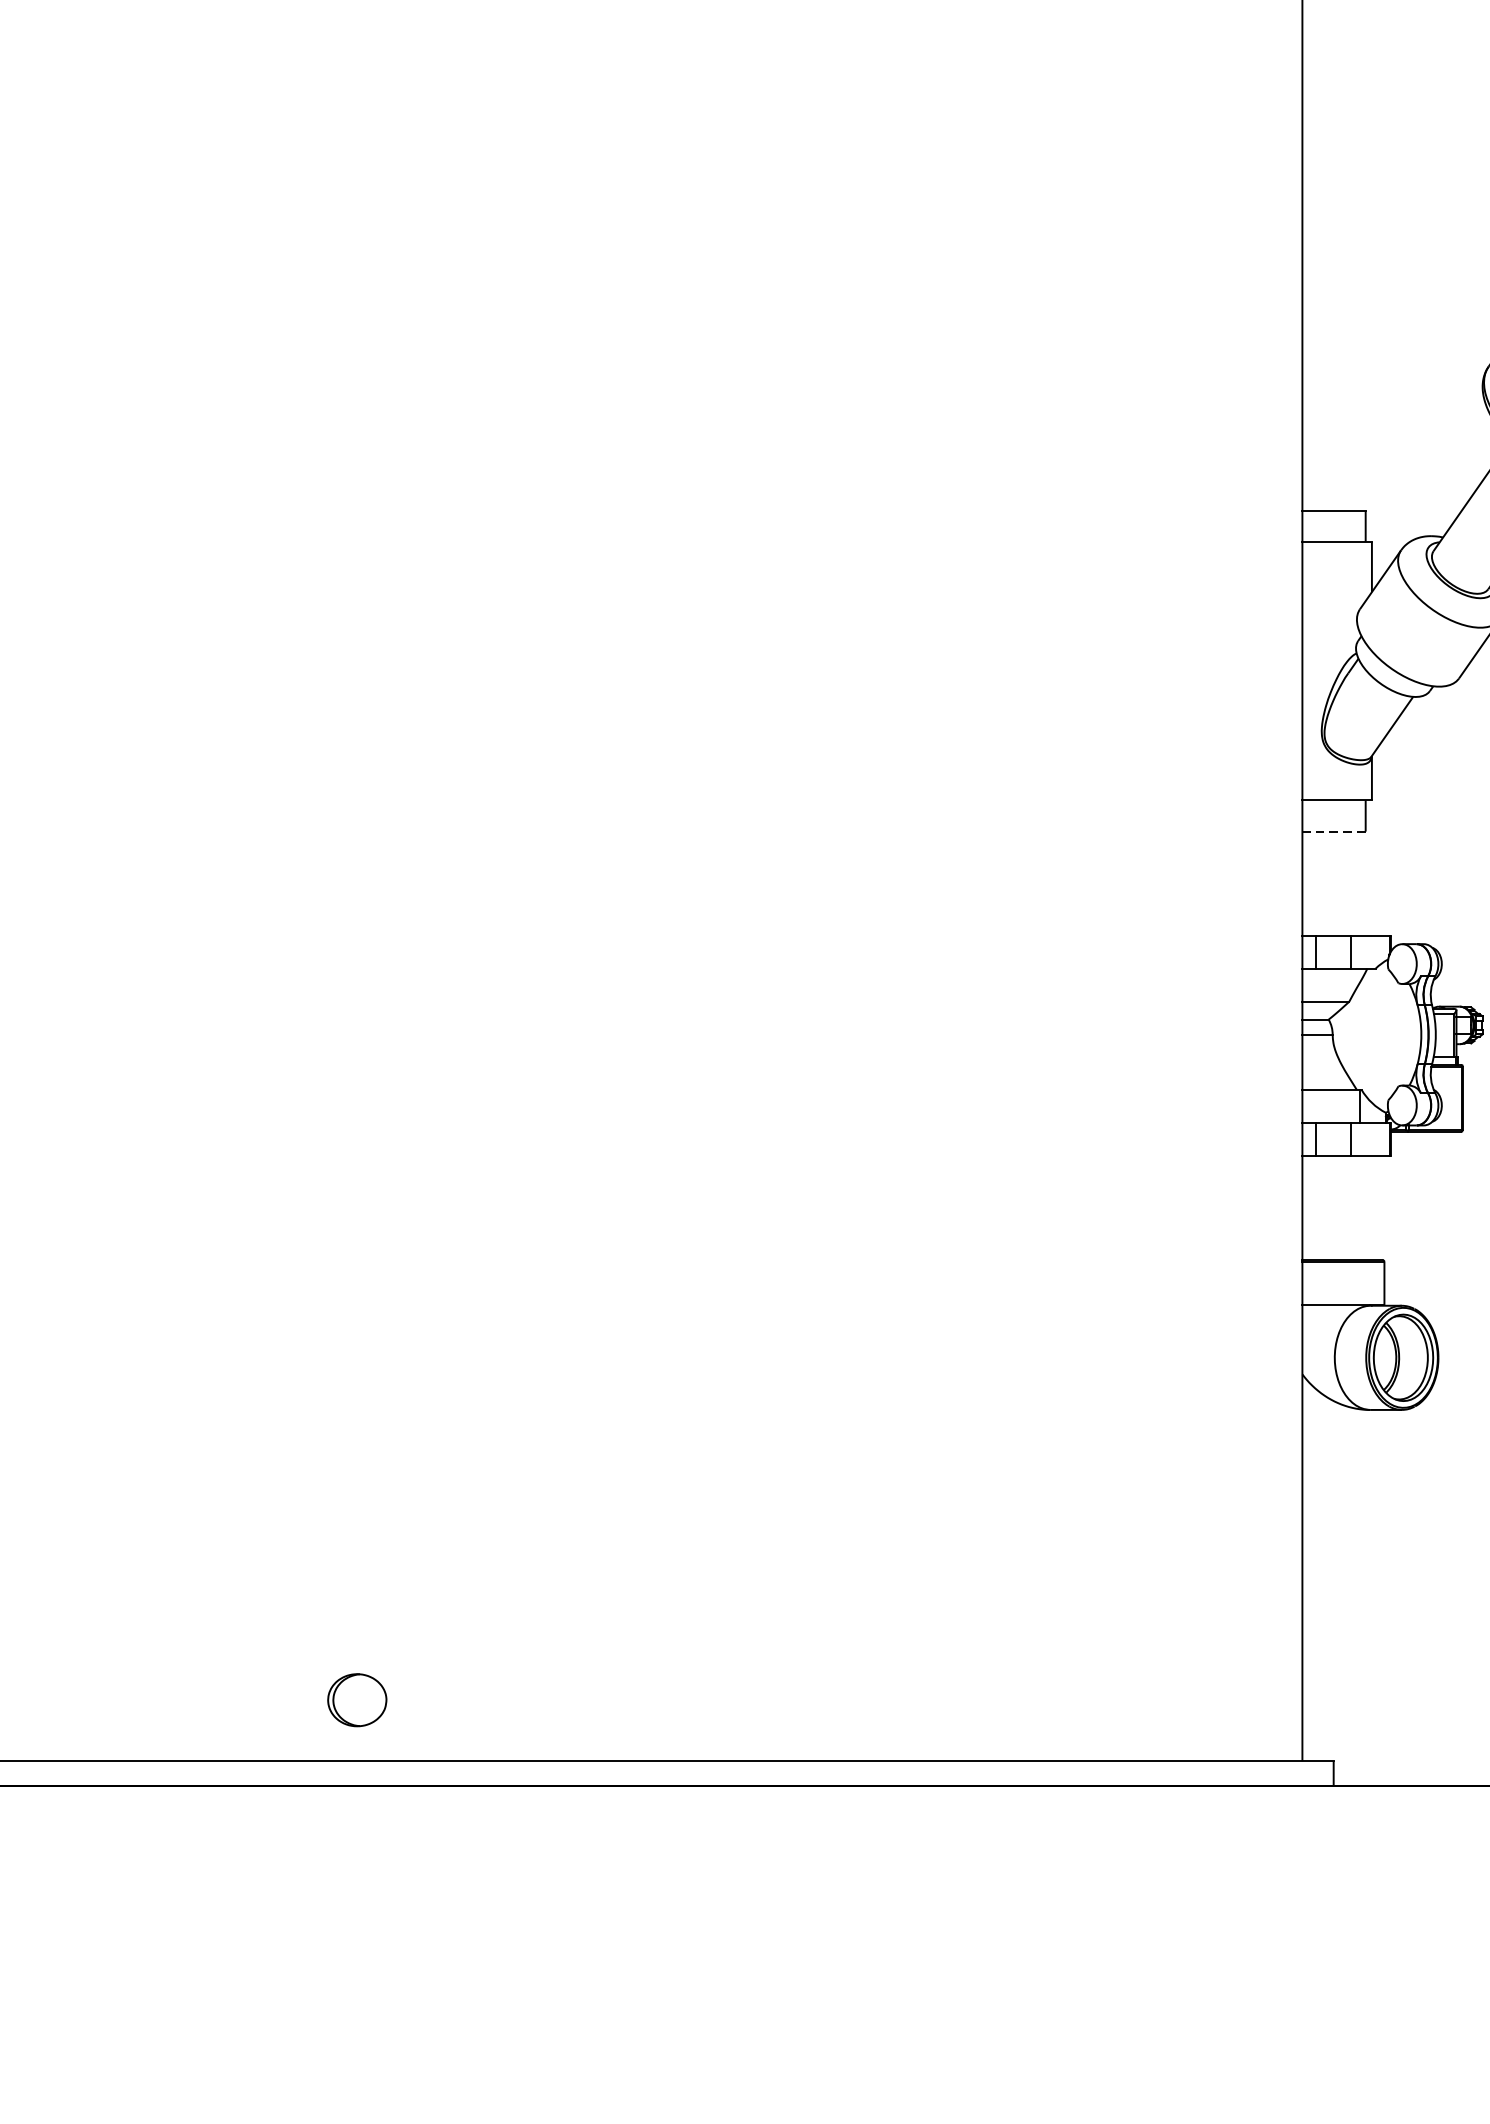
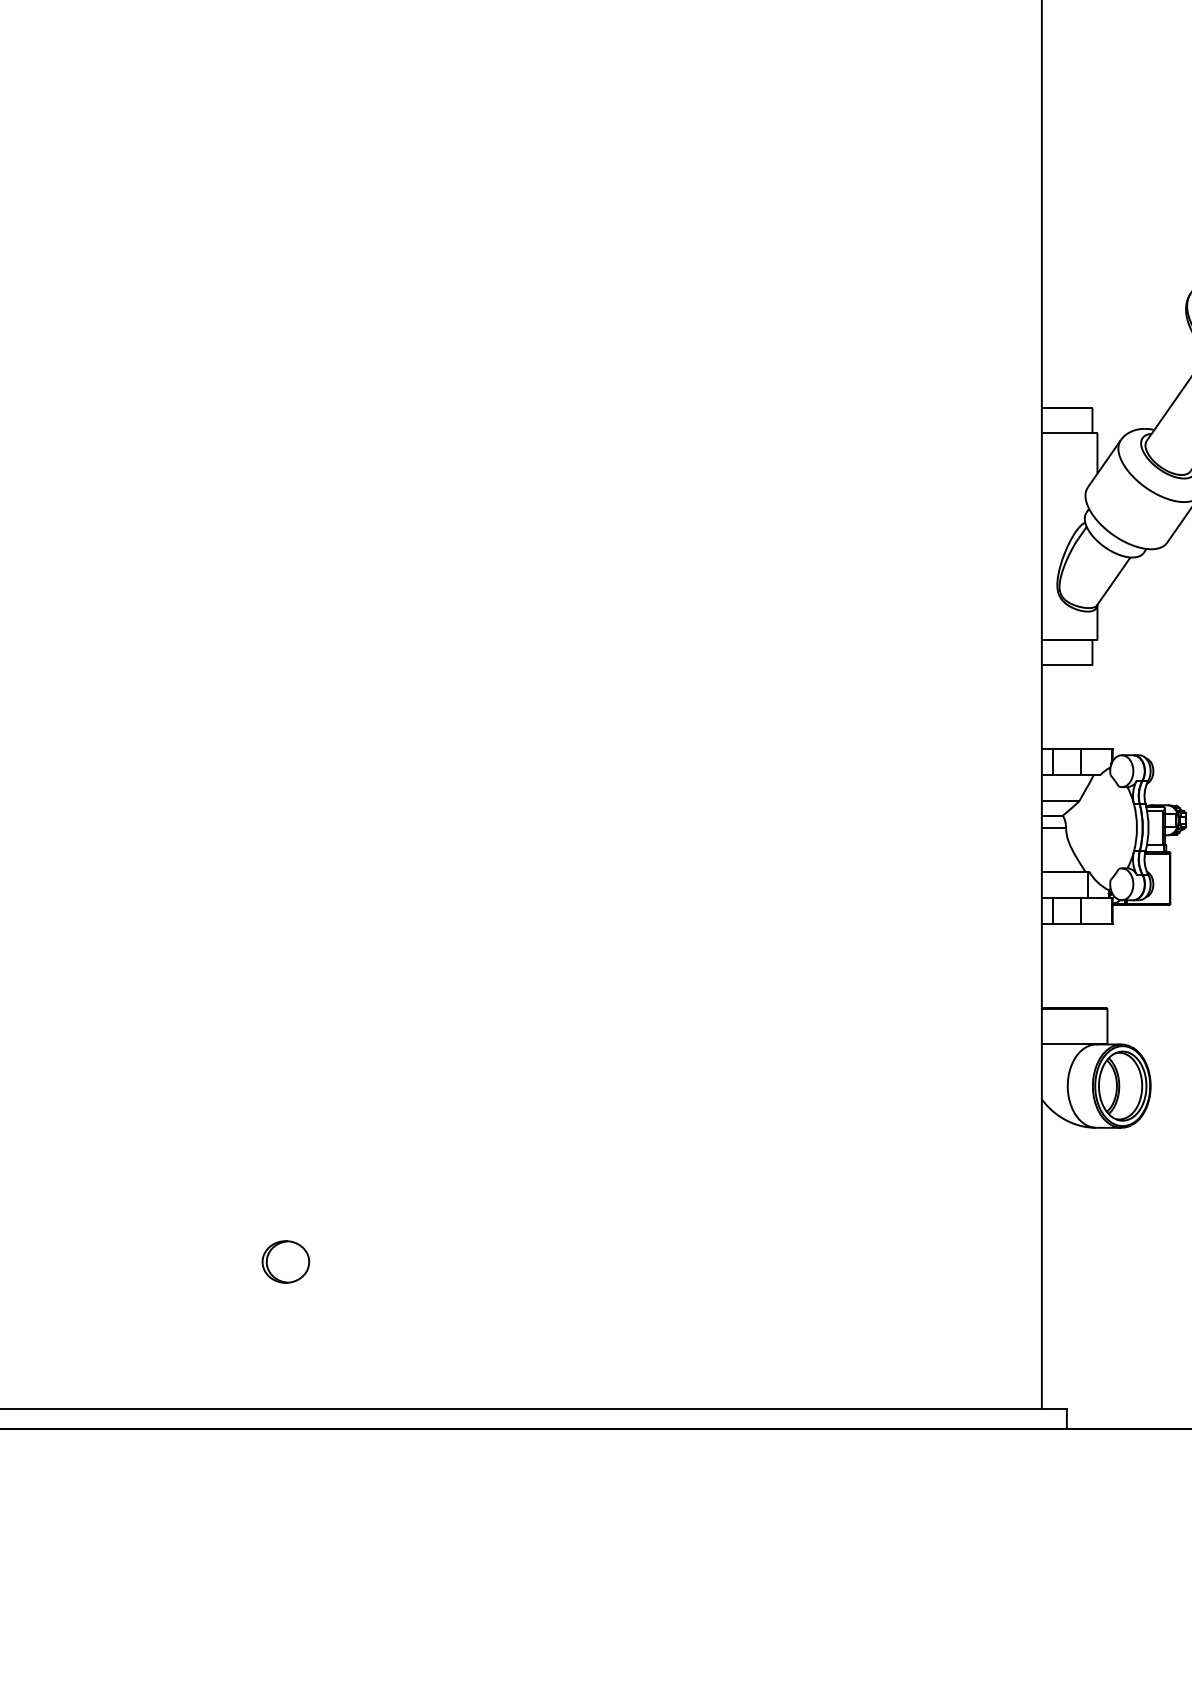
line: (1333, 831) -> (1066, 665), dashed -> solid
part: (356, 1699) -> (285, 1261), moved

